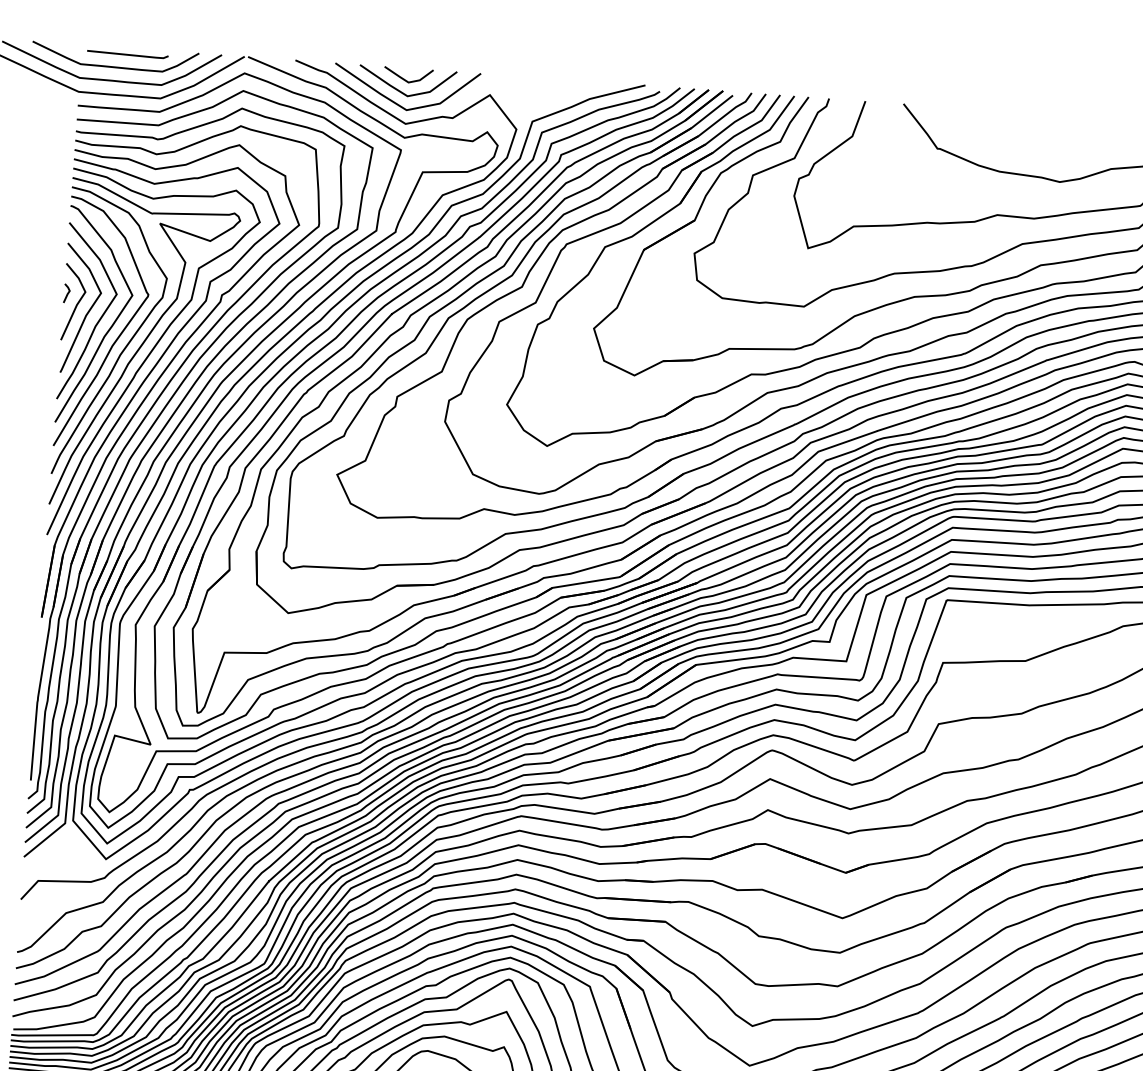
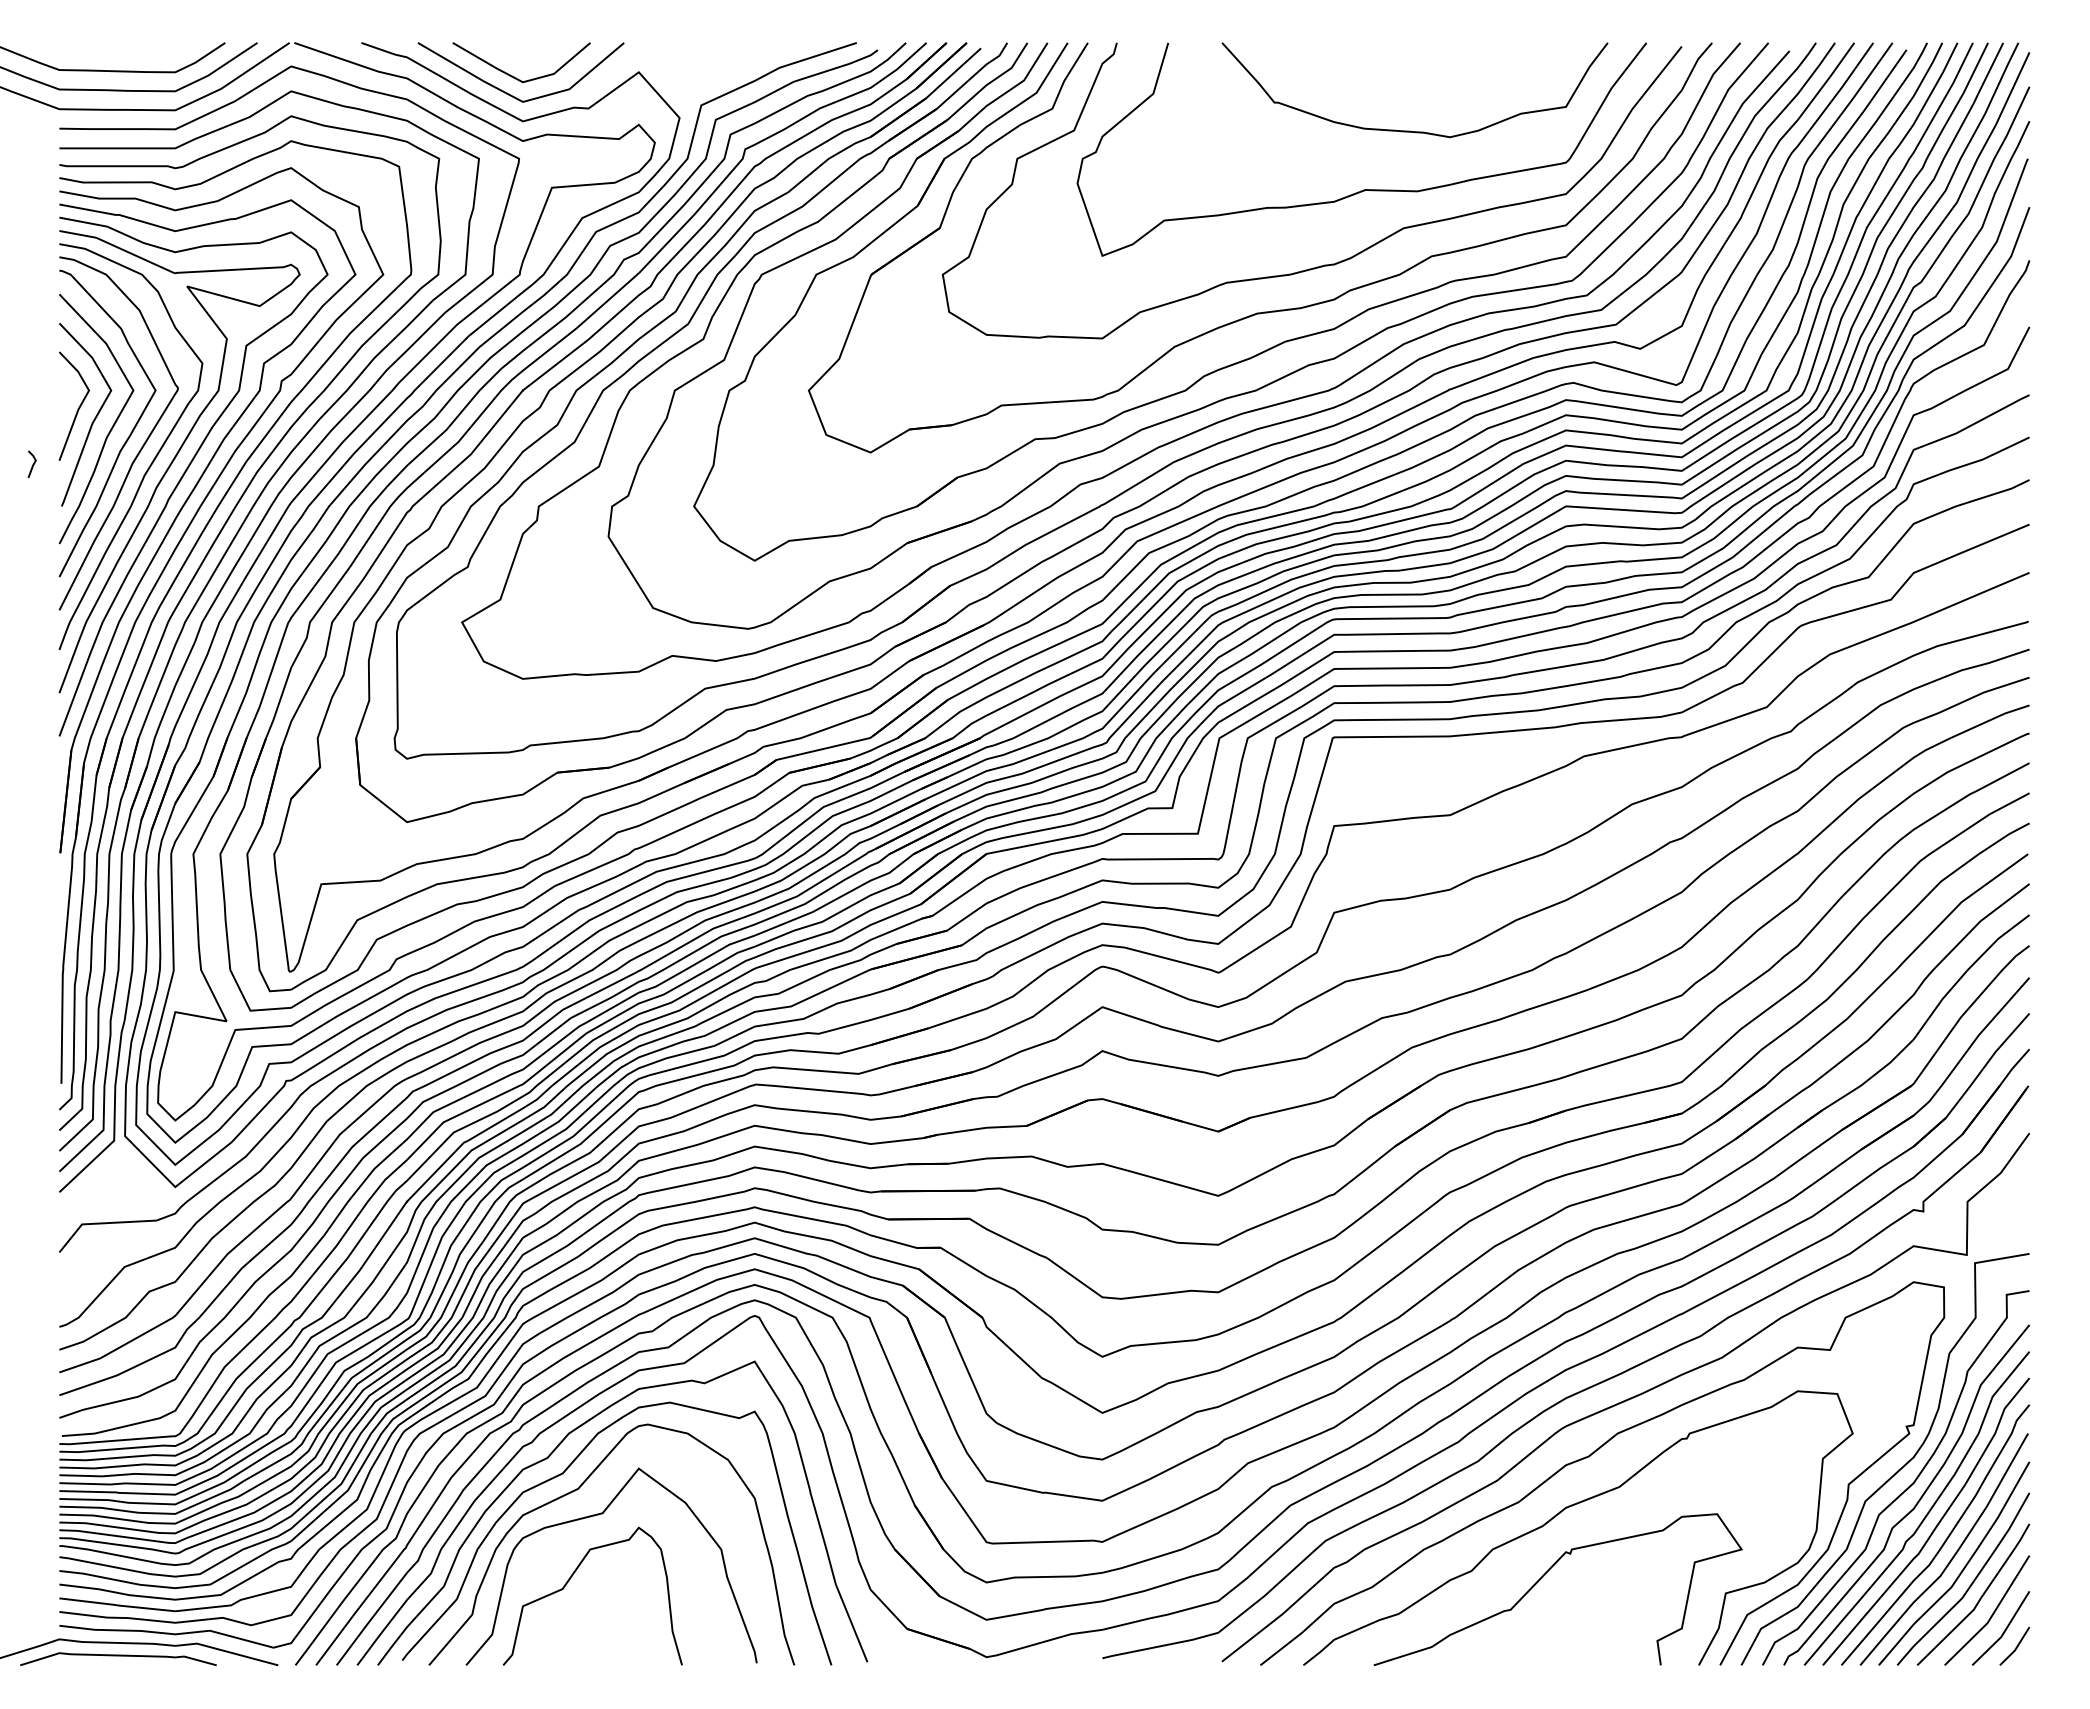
line: (127, 54) -> (124, 51), removed
line: (406, 80) -> (519, 59), removed
line: (67, 293) -> (32, 464), moved

